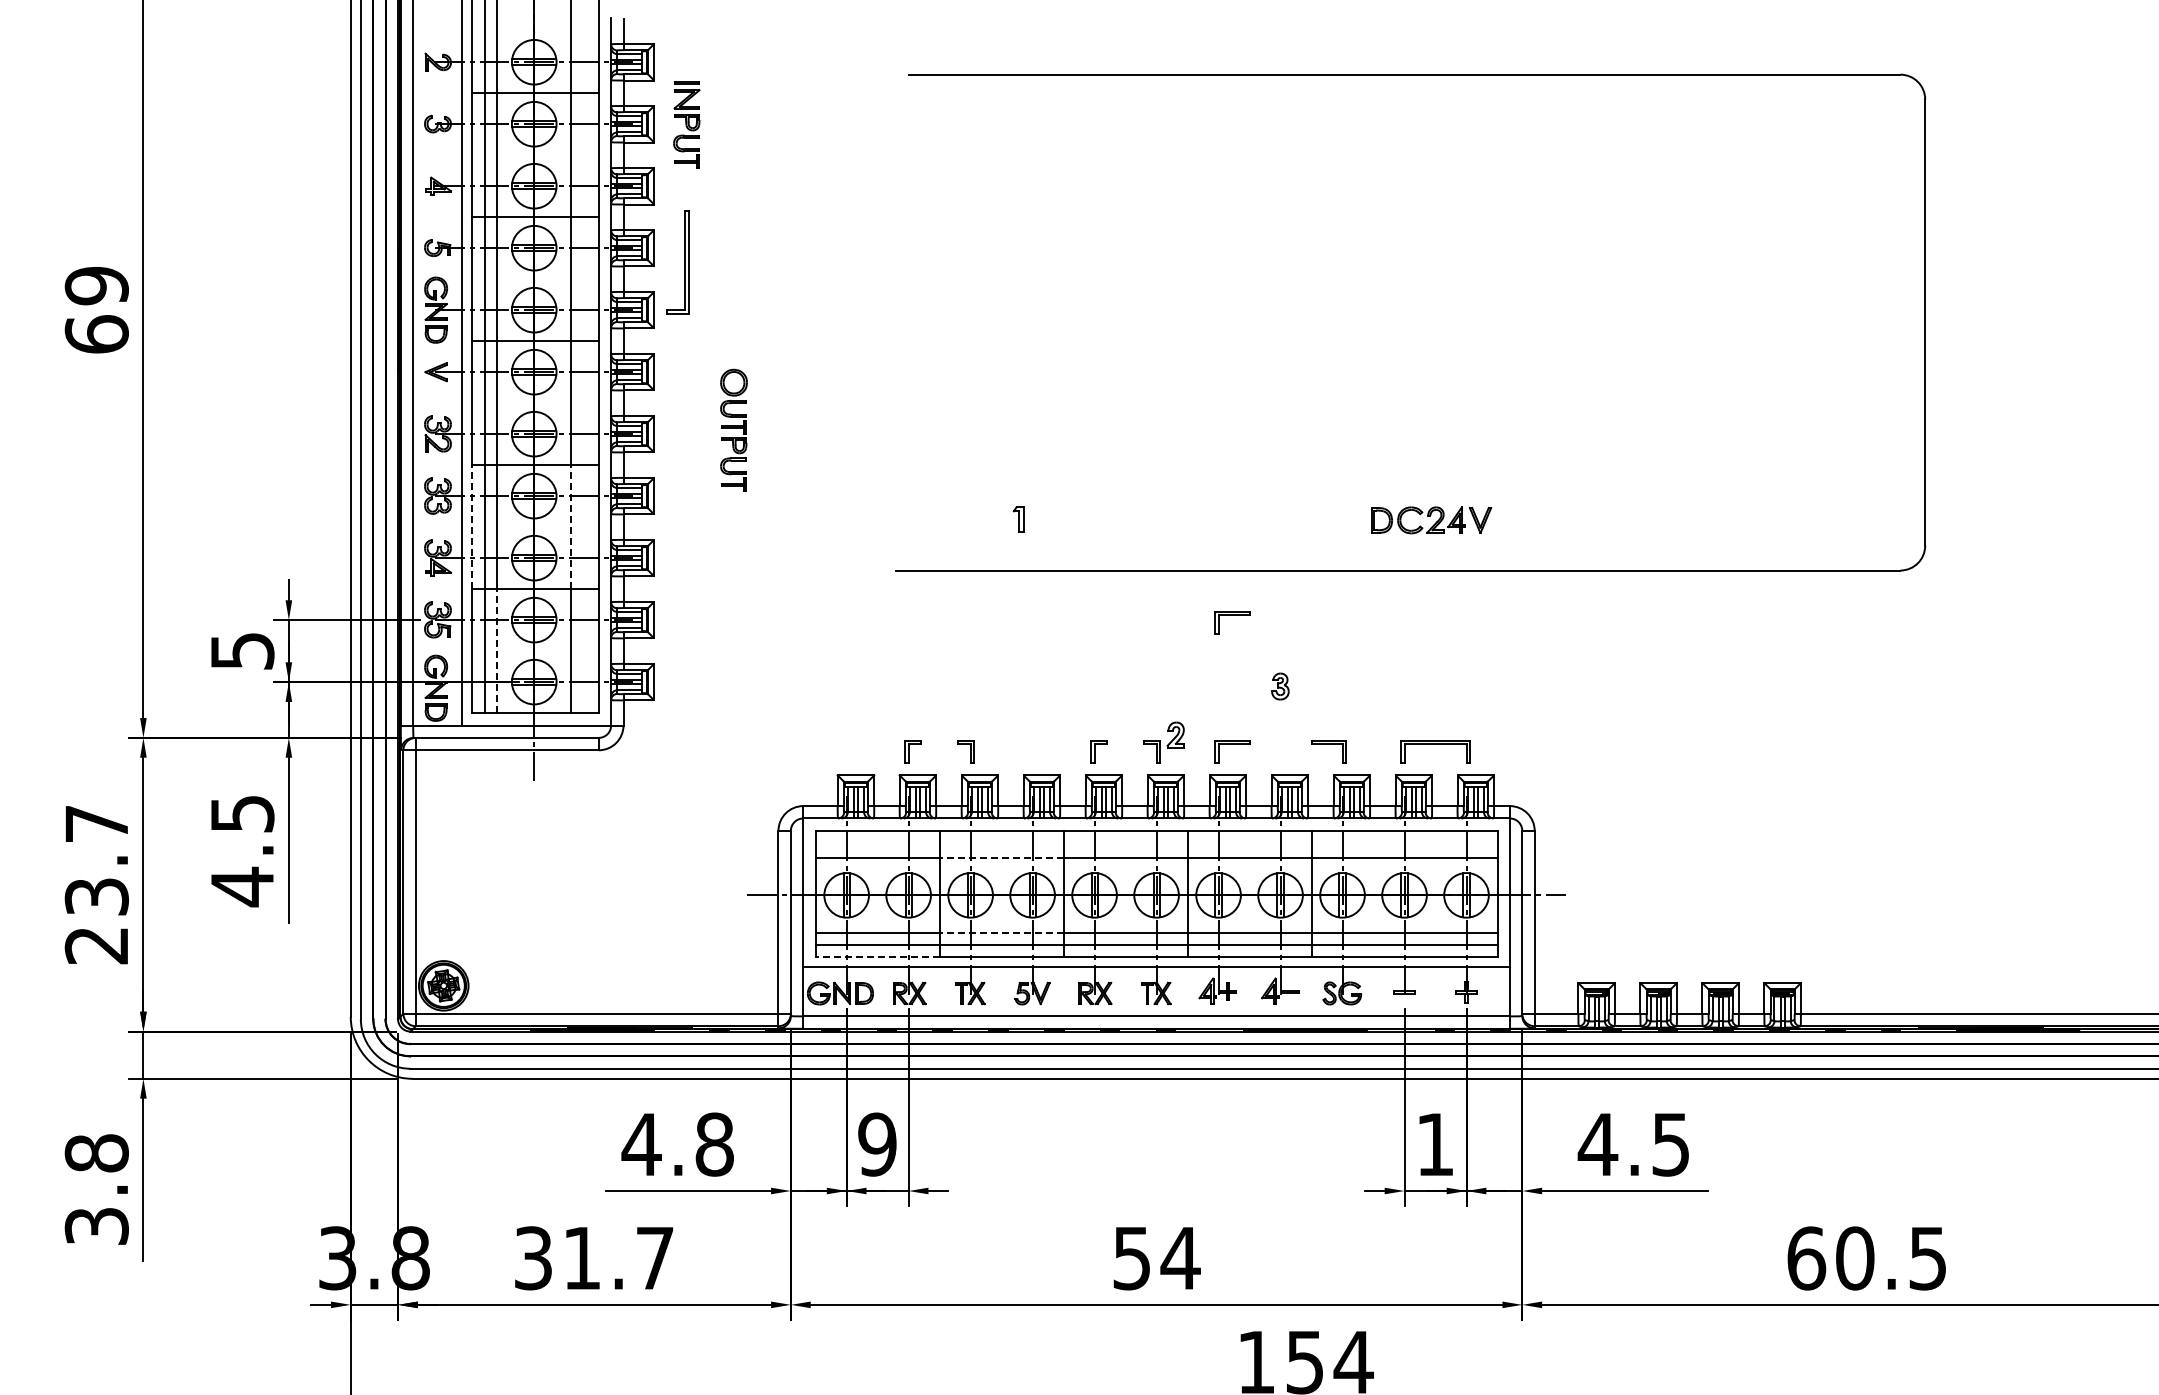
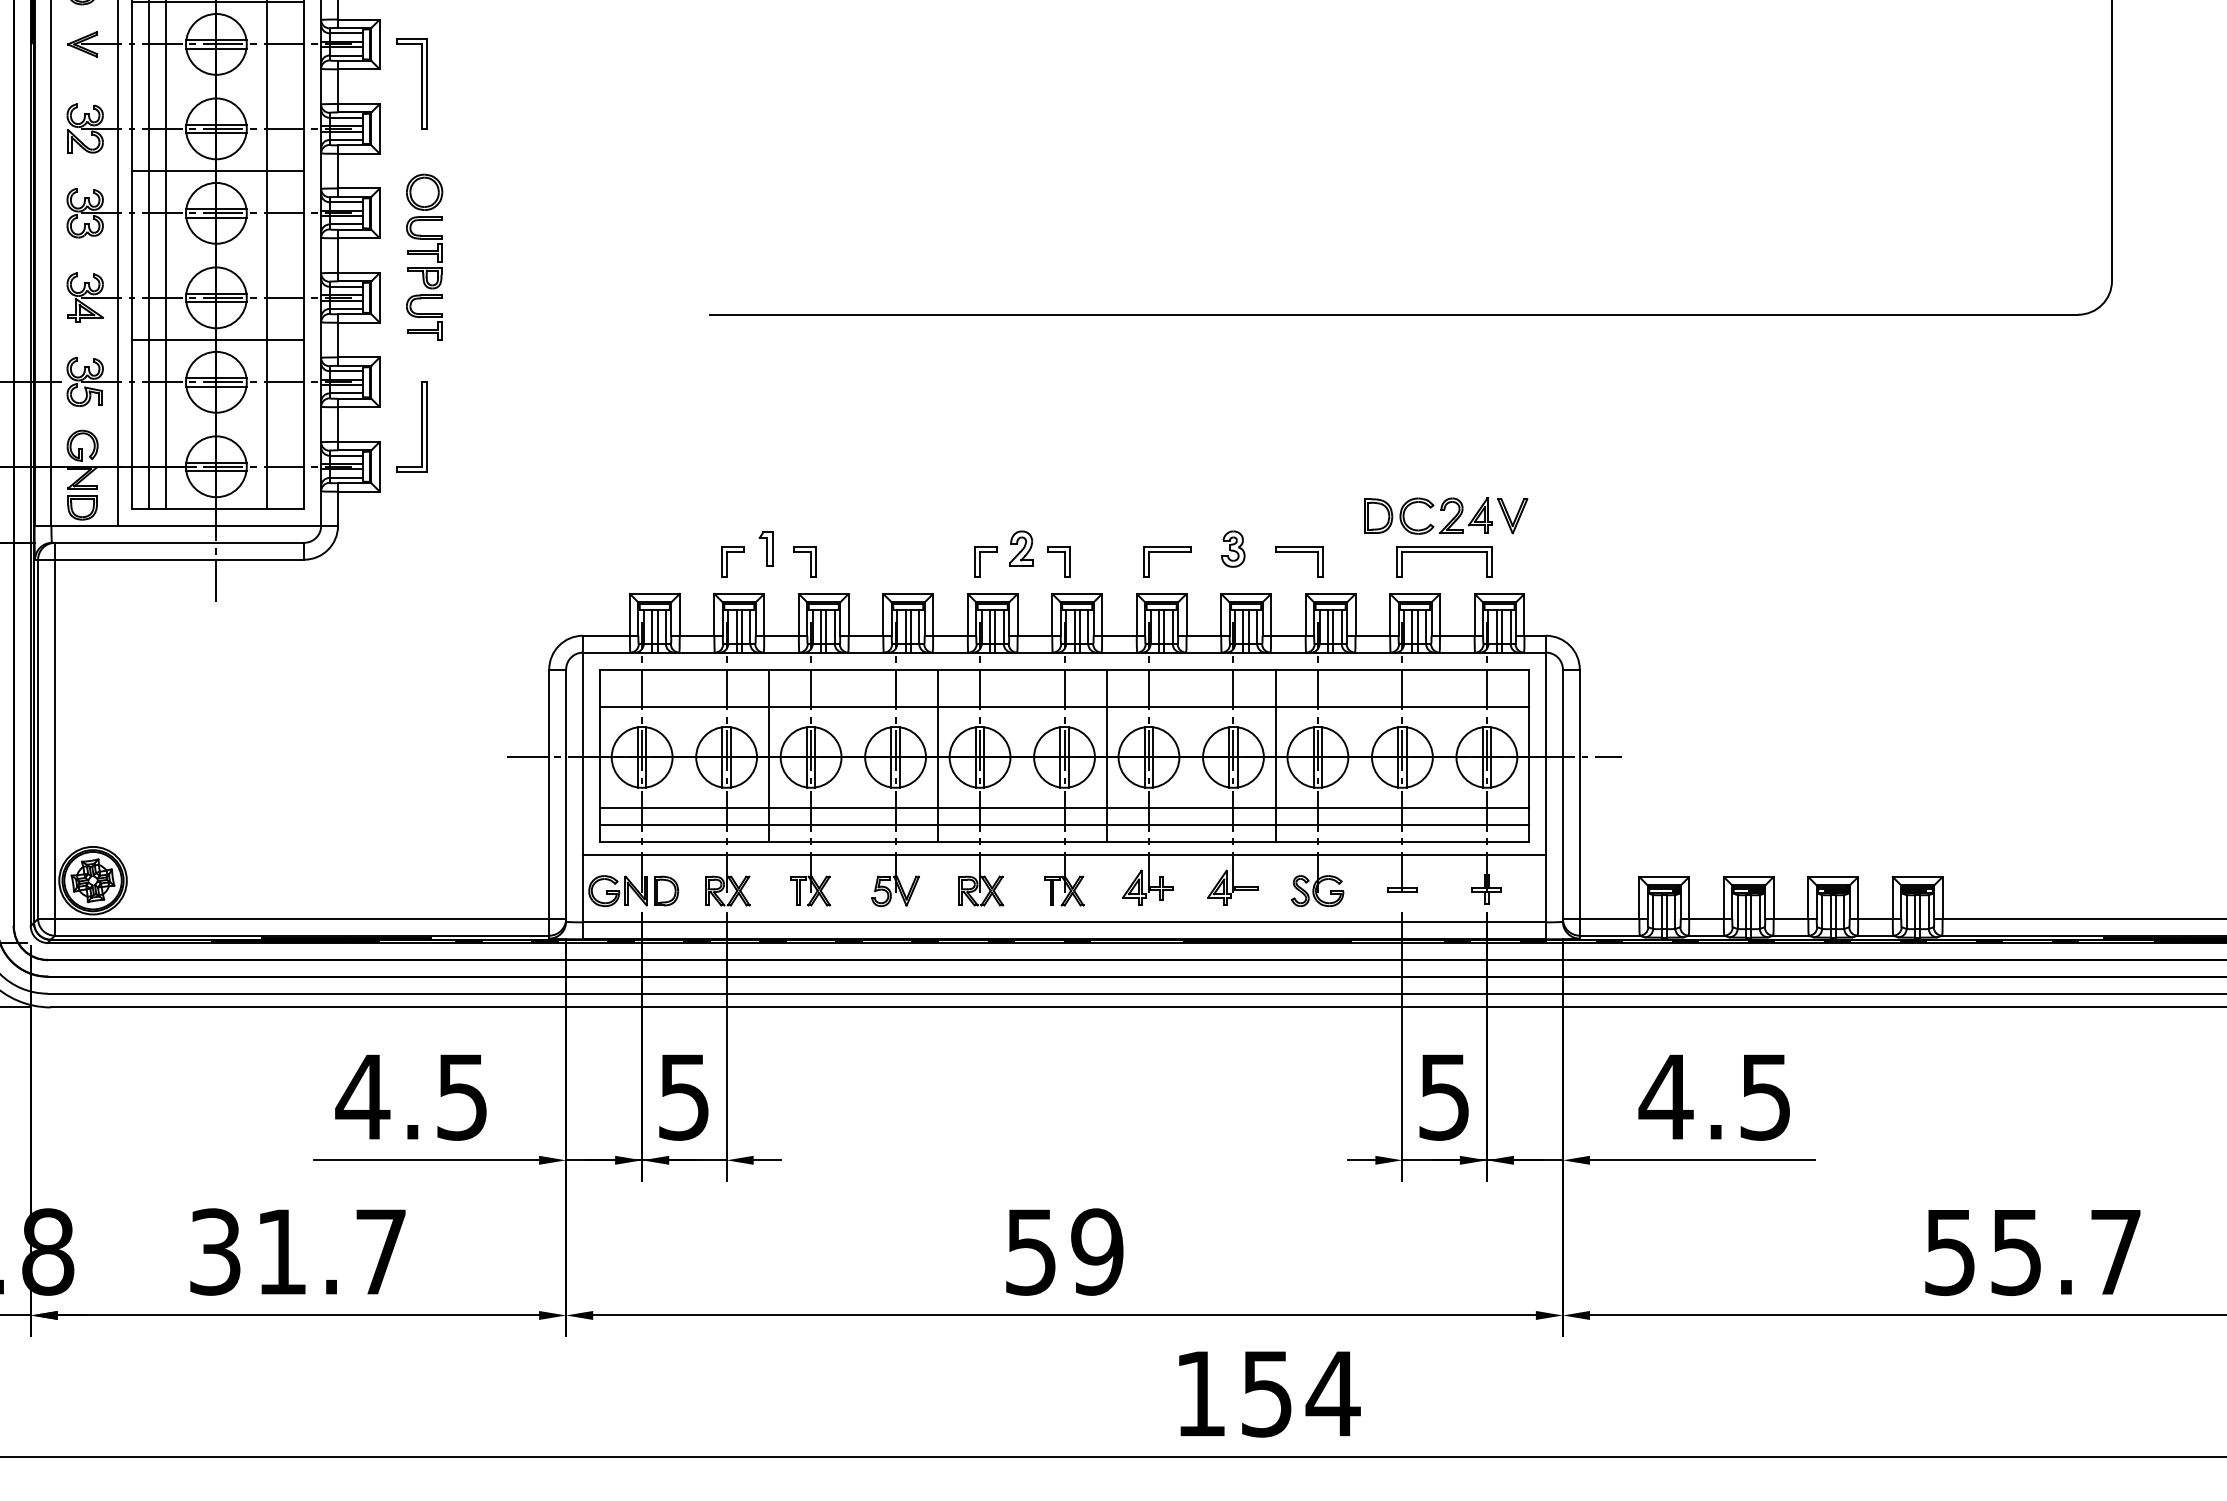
part: (684, 400) -> (421, 83), added
part: (733, 429) -> (423, 256), moved
part: (1018, 519) -> (765, 549), moved
part: (1431, 520) -> (1445, 516), moved
line: (472, 527) -> (132, 256), dashed -> solid
line: (571, 527) -> (267, 256), dashed -> solid
part: (1232, 615) -> (1167, 376), removed
line: (497, 651) -> (166, 425), dashed -> solid
part: (684, 652) -> (421, 426), added
part: (1280, 686) -> (1233, 549), moved
part: (1175, 734) -> (1020, 547), moved
line: (1001, 858) -> (853, 707), dashed -> solid
line: (1001, 932) -> (853, 808), dashed -> solid
line: (877, 957) -> (684, 842), dashed -> solid
text: (714, 1144) -> (462, 1096), 4.8 -> 4.5
text: (877, 1144) -> (684, 1096), 9 -> 5
text: (1435, 1144) -> (1444, 1096), 1 -> 5
text: (1180, 1258) -> (1097, 1252), 54 -> 59
text: (1866, 1258) -> (2031, 1252), 60.5 -> 55.7

